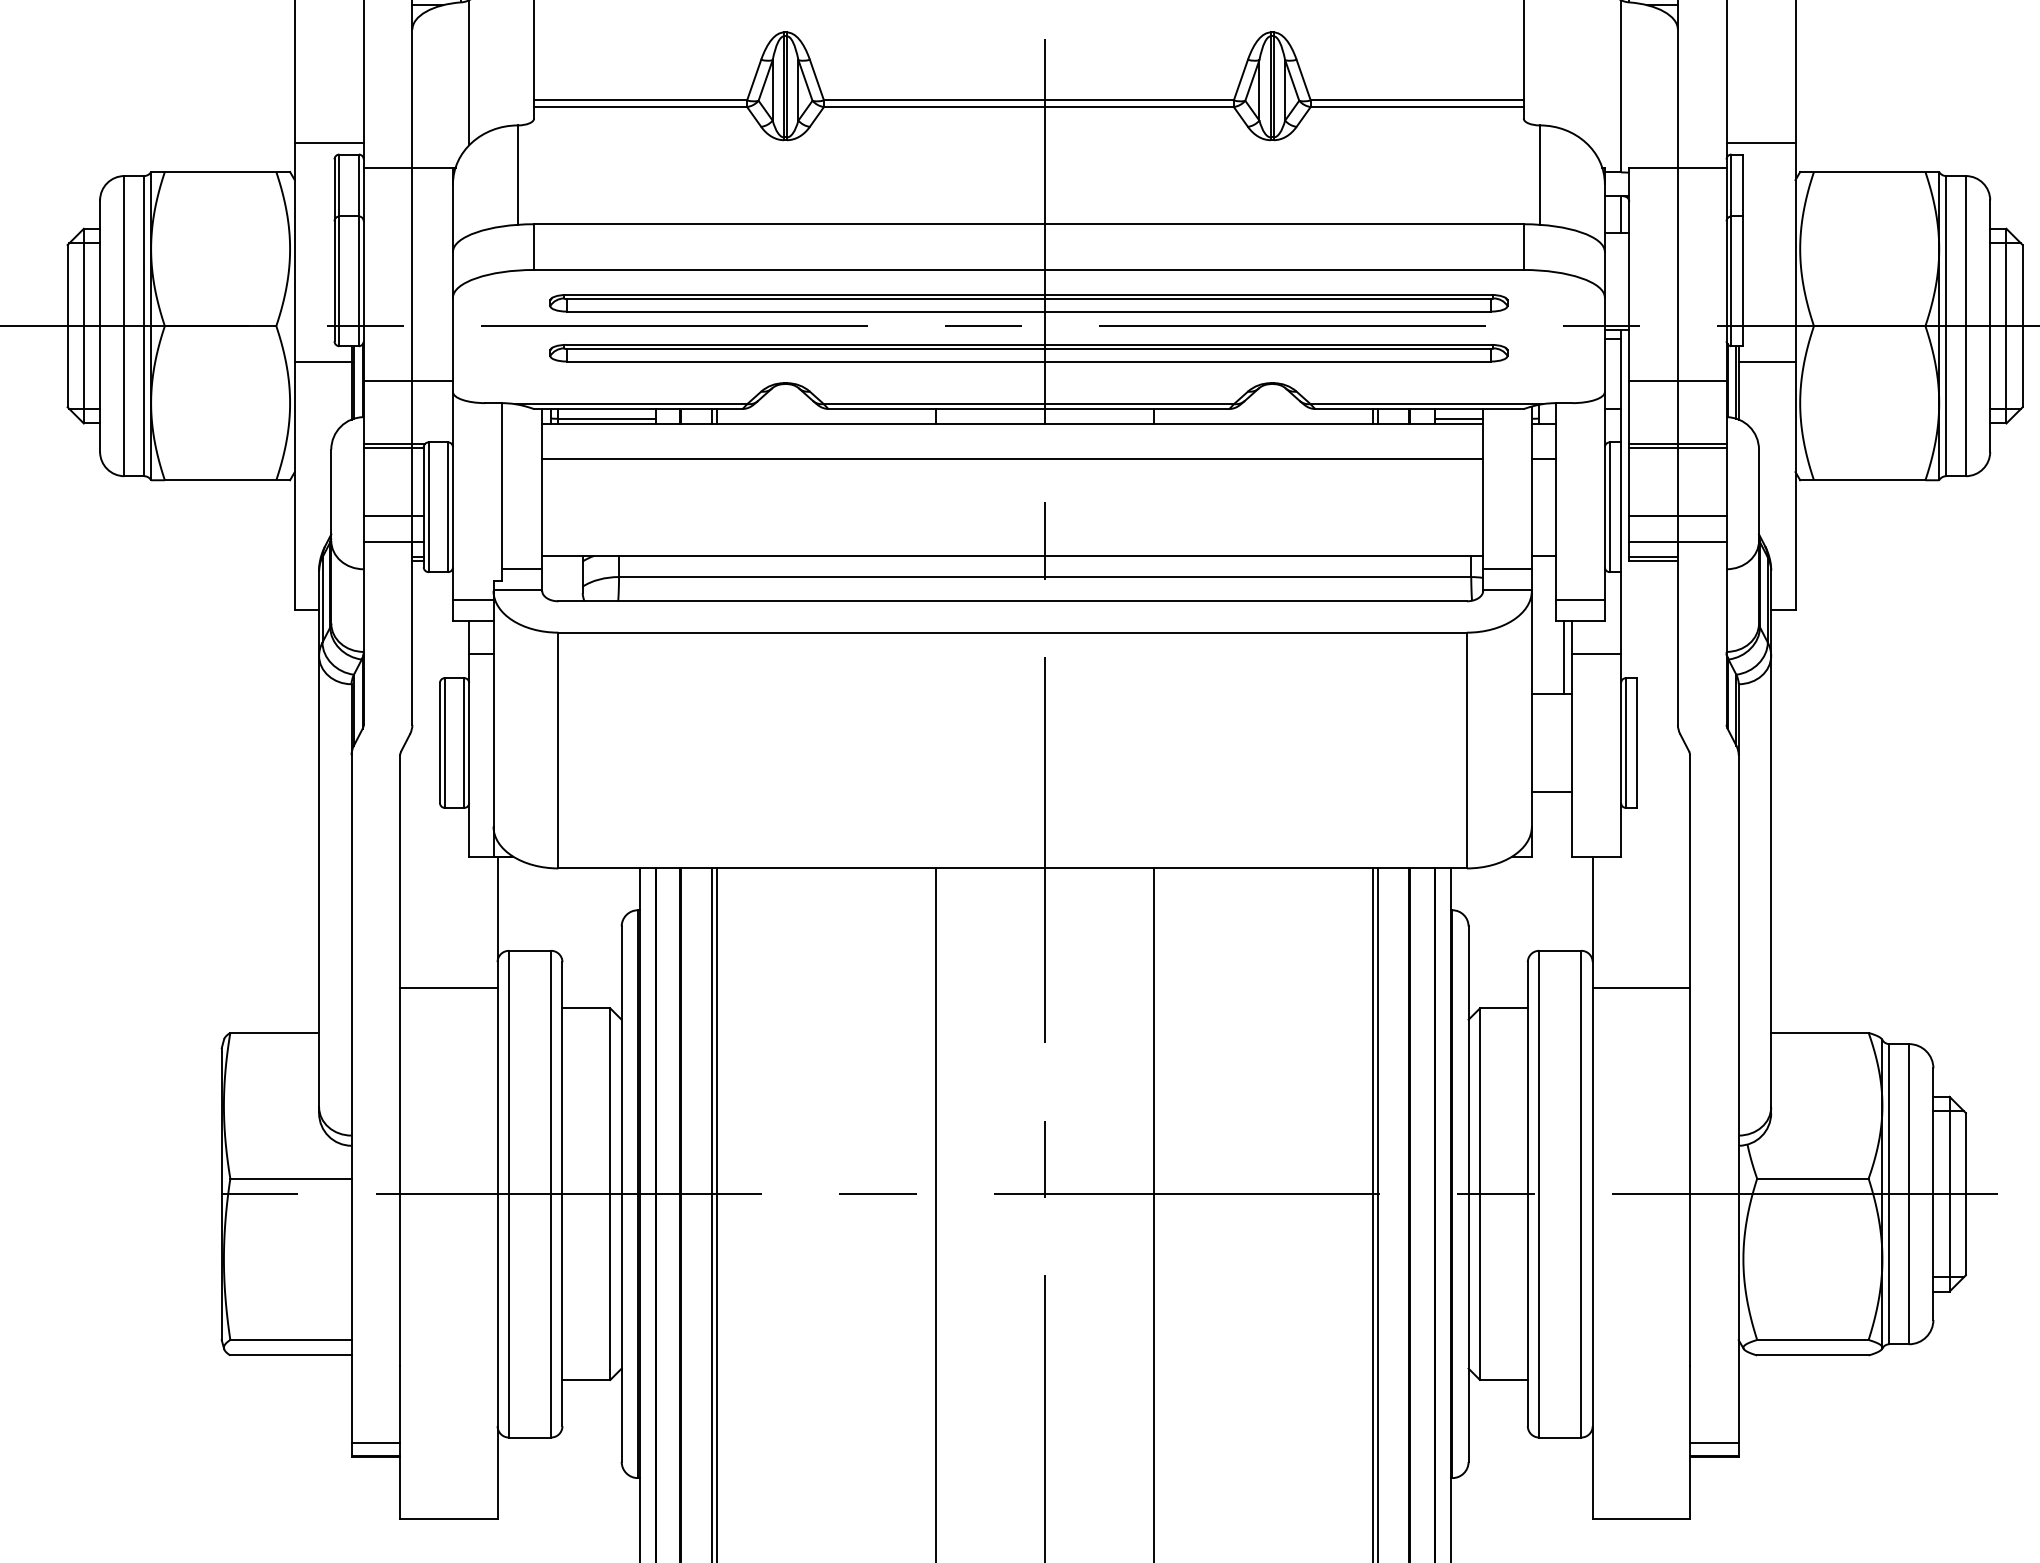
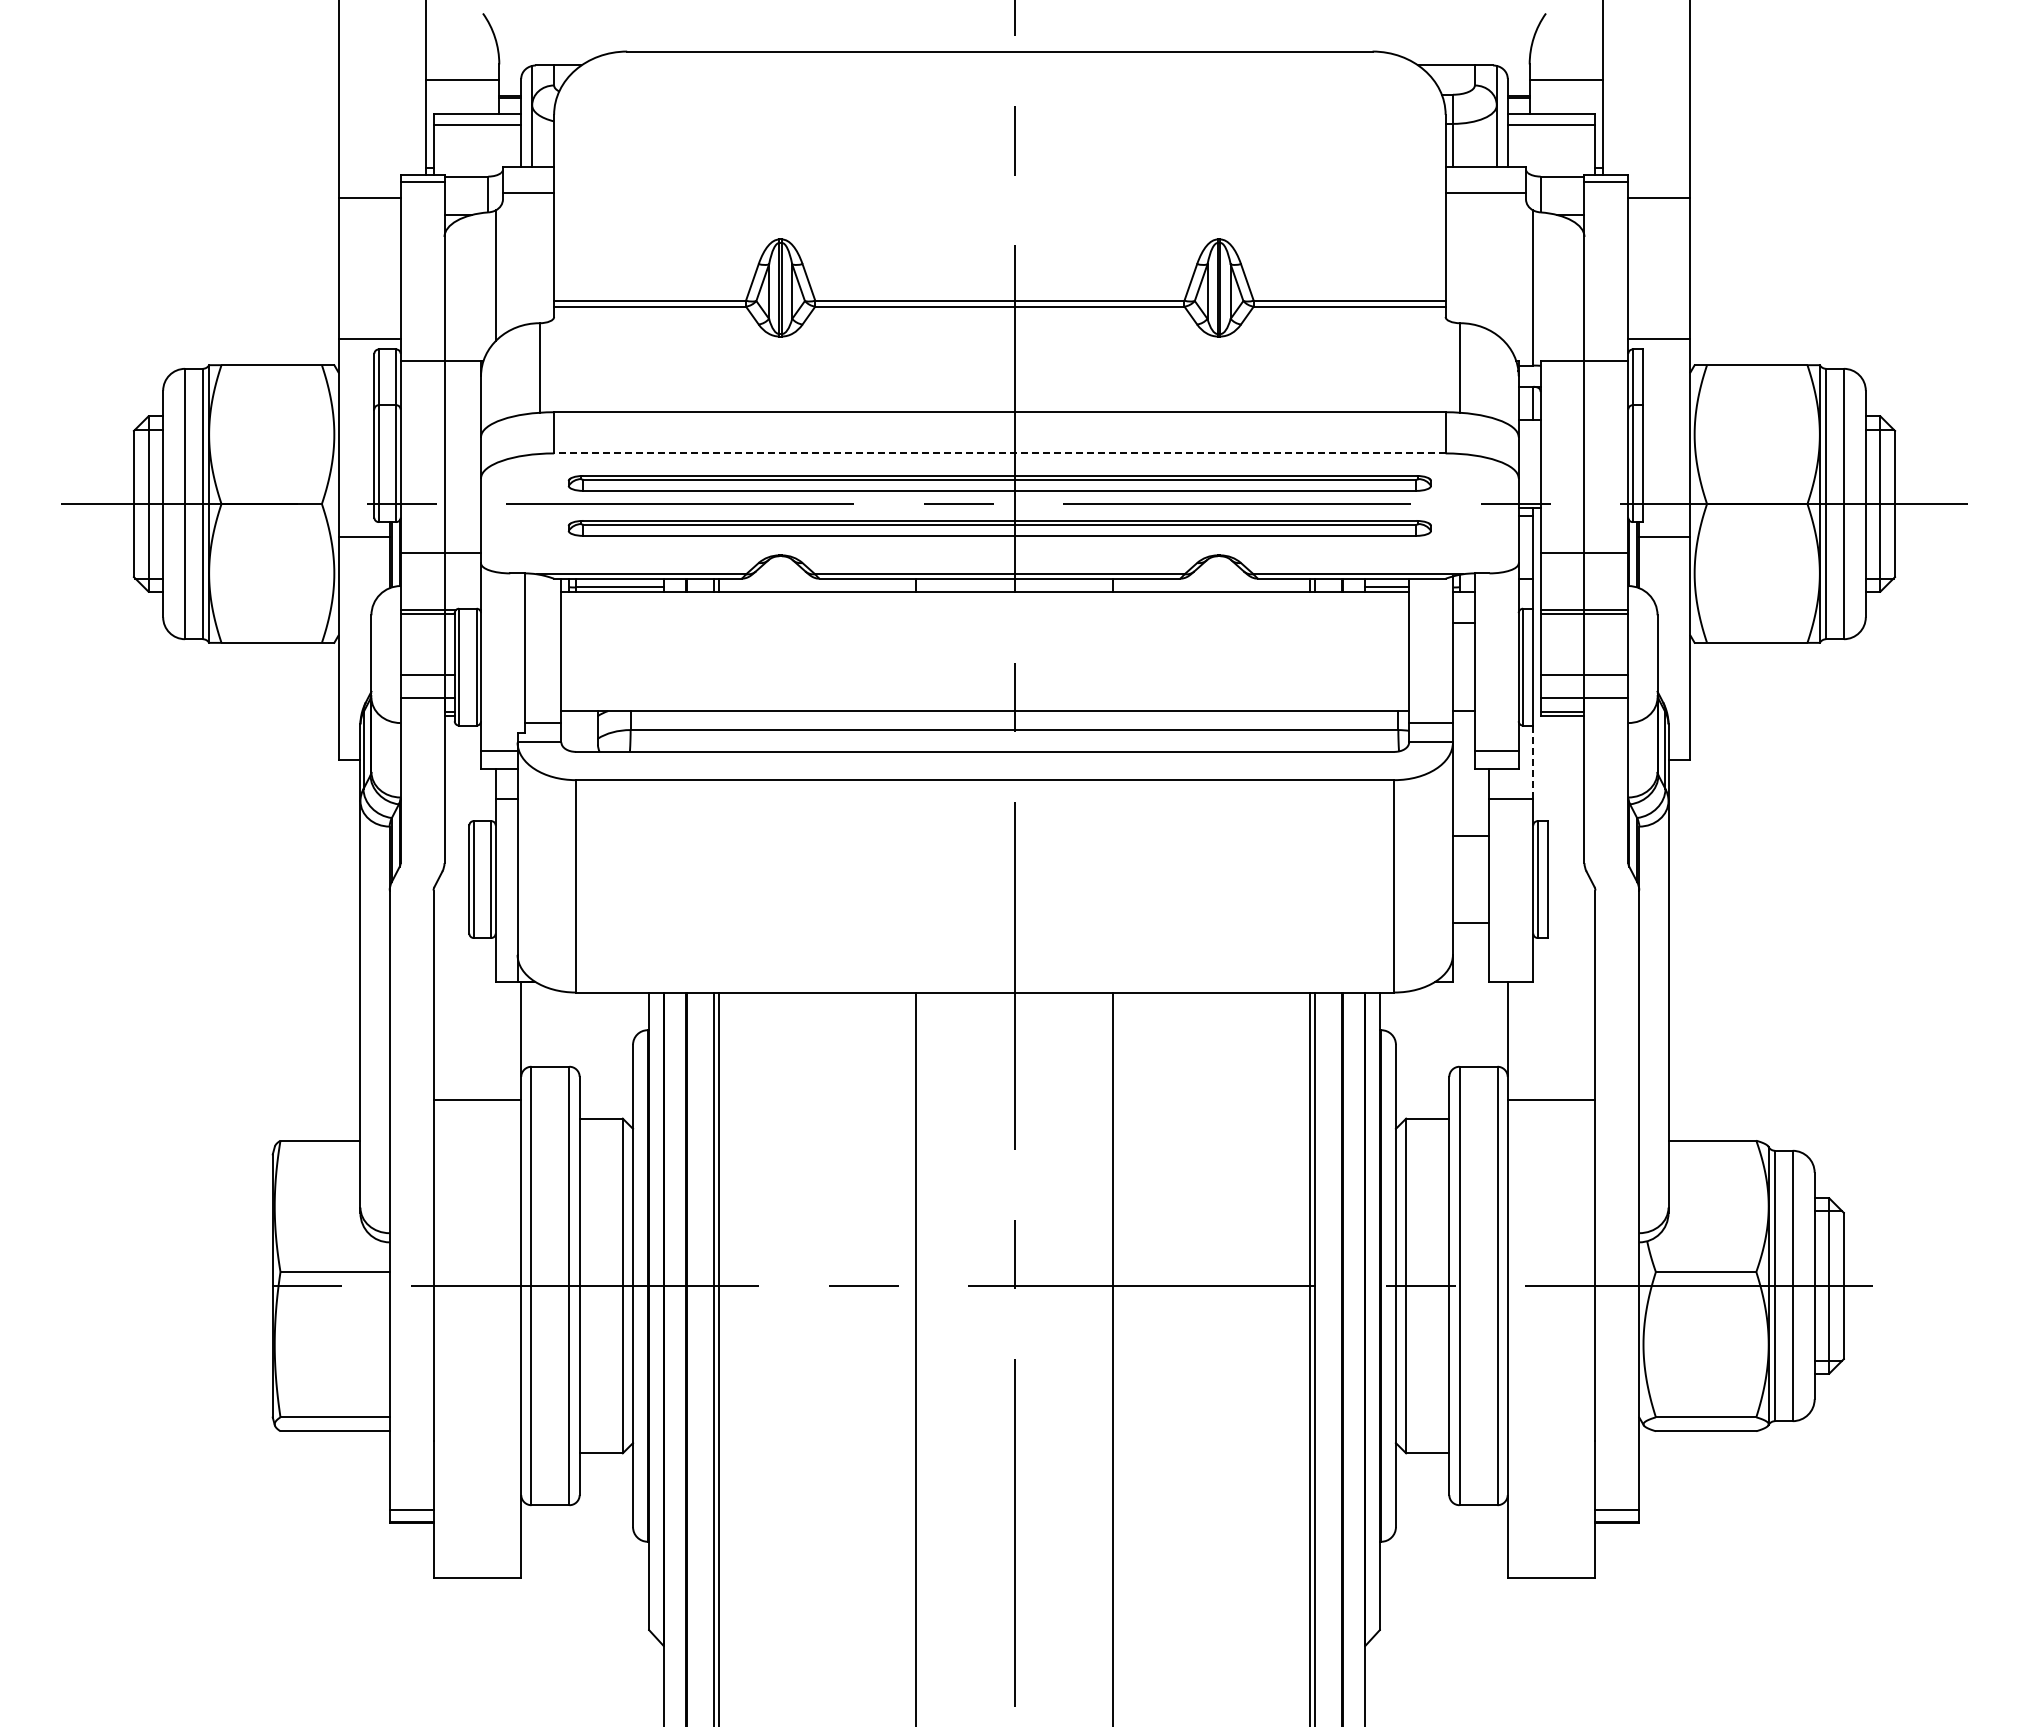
line: (1028, 270) -> (999, 453), solid -> dashed
line: (1012, 458) -> (985, 623), removed
line: (1621, 613) -> (1533, 762), solid -> dashed
line: (1564, 657) -> (1482, 802), removed

